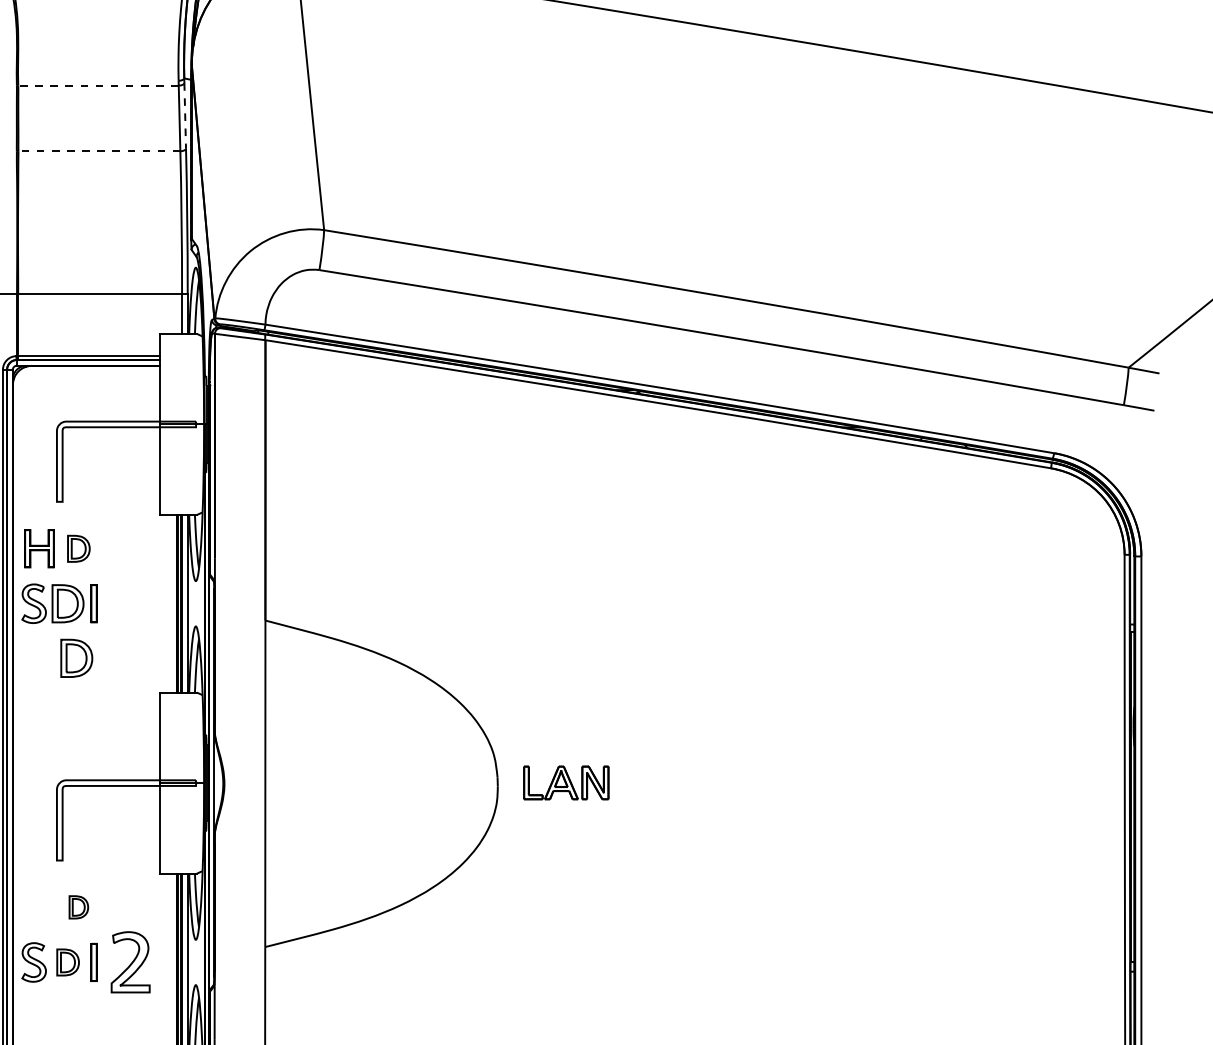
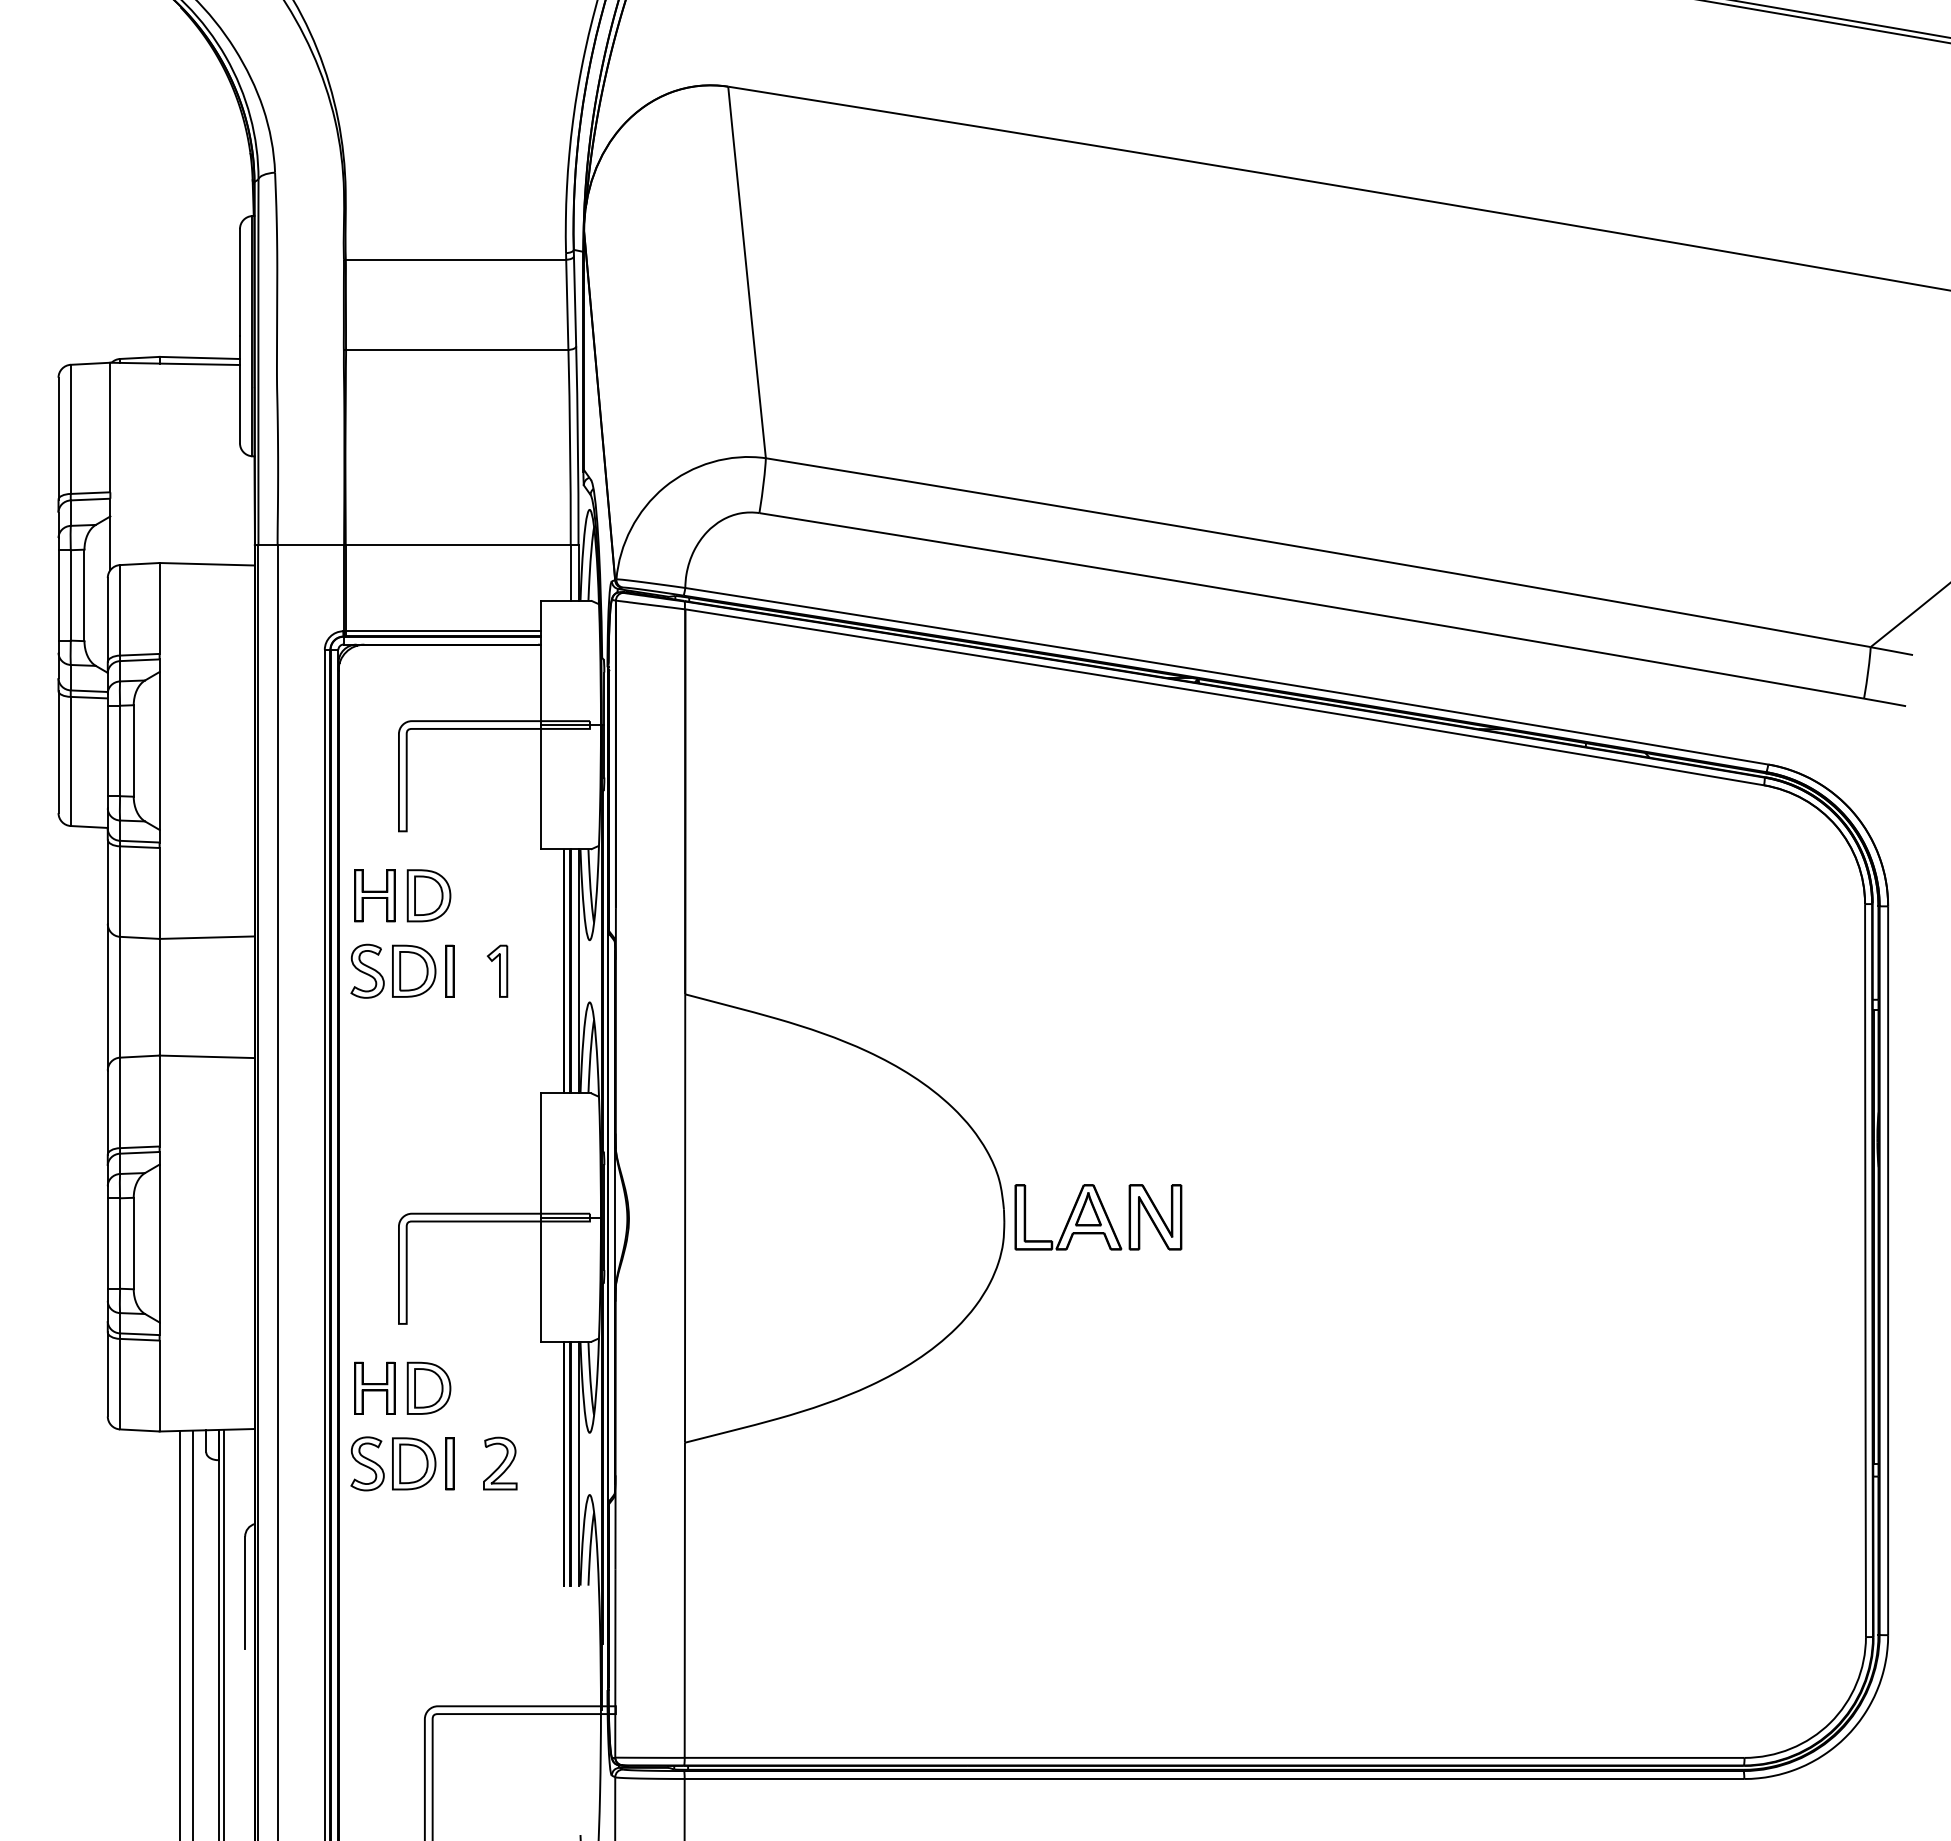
line: (98, 85) -> (455, 259), dashed -> solid
line: (185, 116) -> (575, 302), dashed -> solid
line: (98, 150) -> (456, 349), dashed -> solid
part: (78, 548) -> (428, 895), size x1.43
part: (128, 603) -> (497, 970), added
part: (77, 657) -> (426, 1045), removed
part: (566, 783) -> (1098, 1217), size x1.43
part: (39, 906) -> (374, 1387), added
part: (78, 906) -> (428, 1387), size x1.67
part: (68, 962) -> (414, 1463), size x1.43
part: (130, 962) -> (500, 1463), size x0.62

